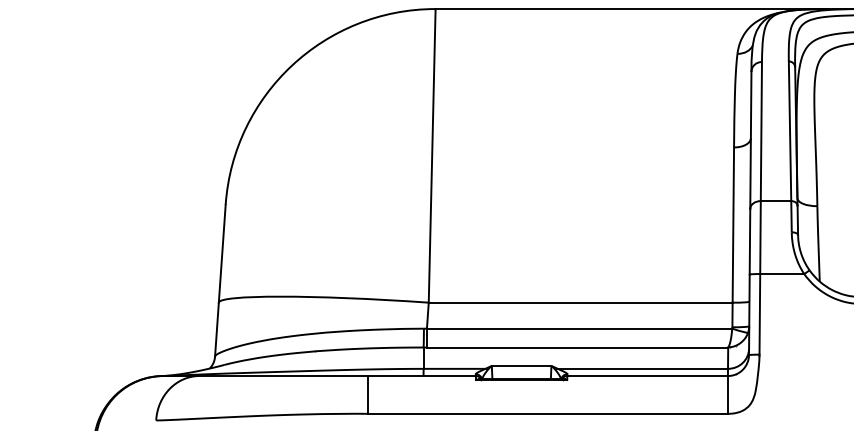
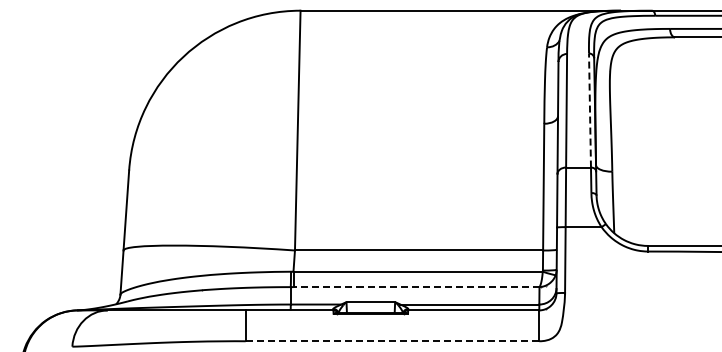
line: (789, 131) -> (589, 110), solid -> dashed
line: (577, 347) -> (416, 287), solid -> dashed
line: (548, 414) -> (392, 341), solid -> dashed

